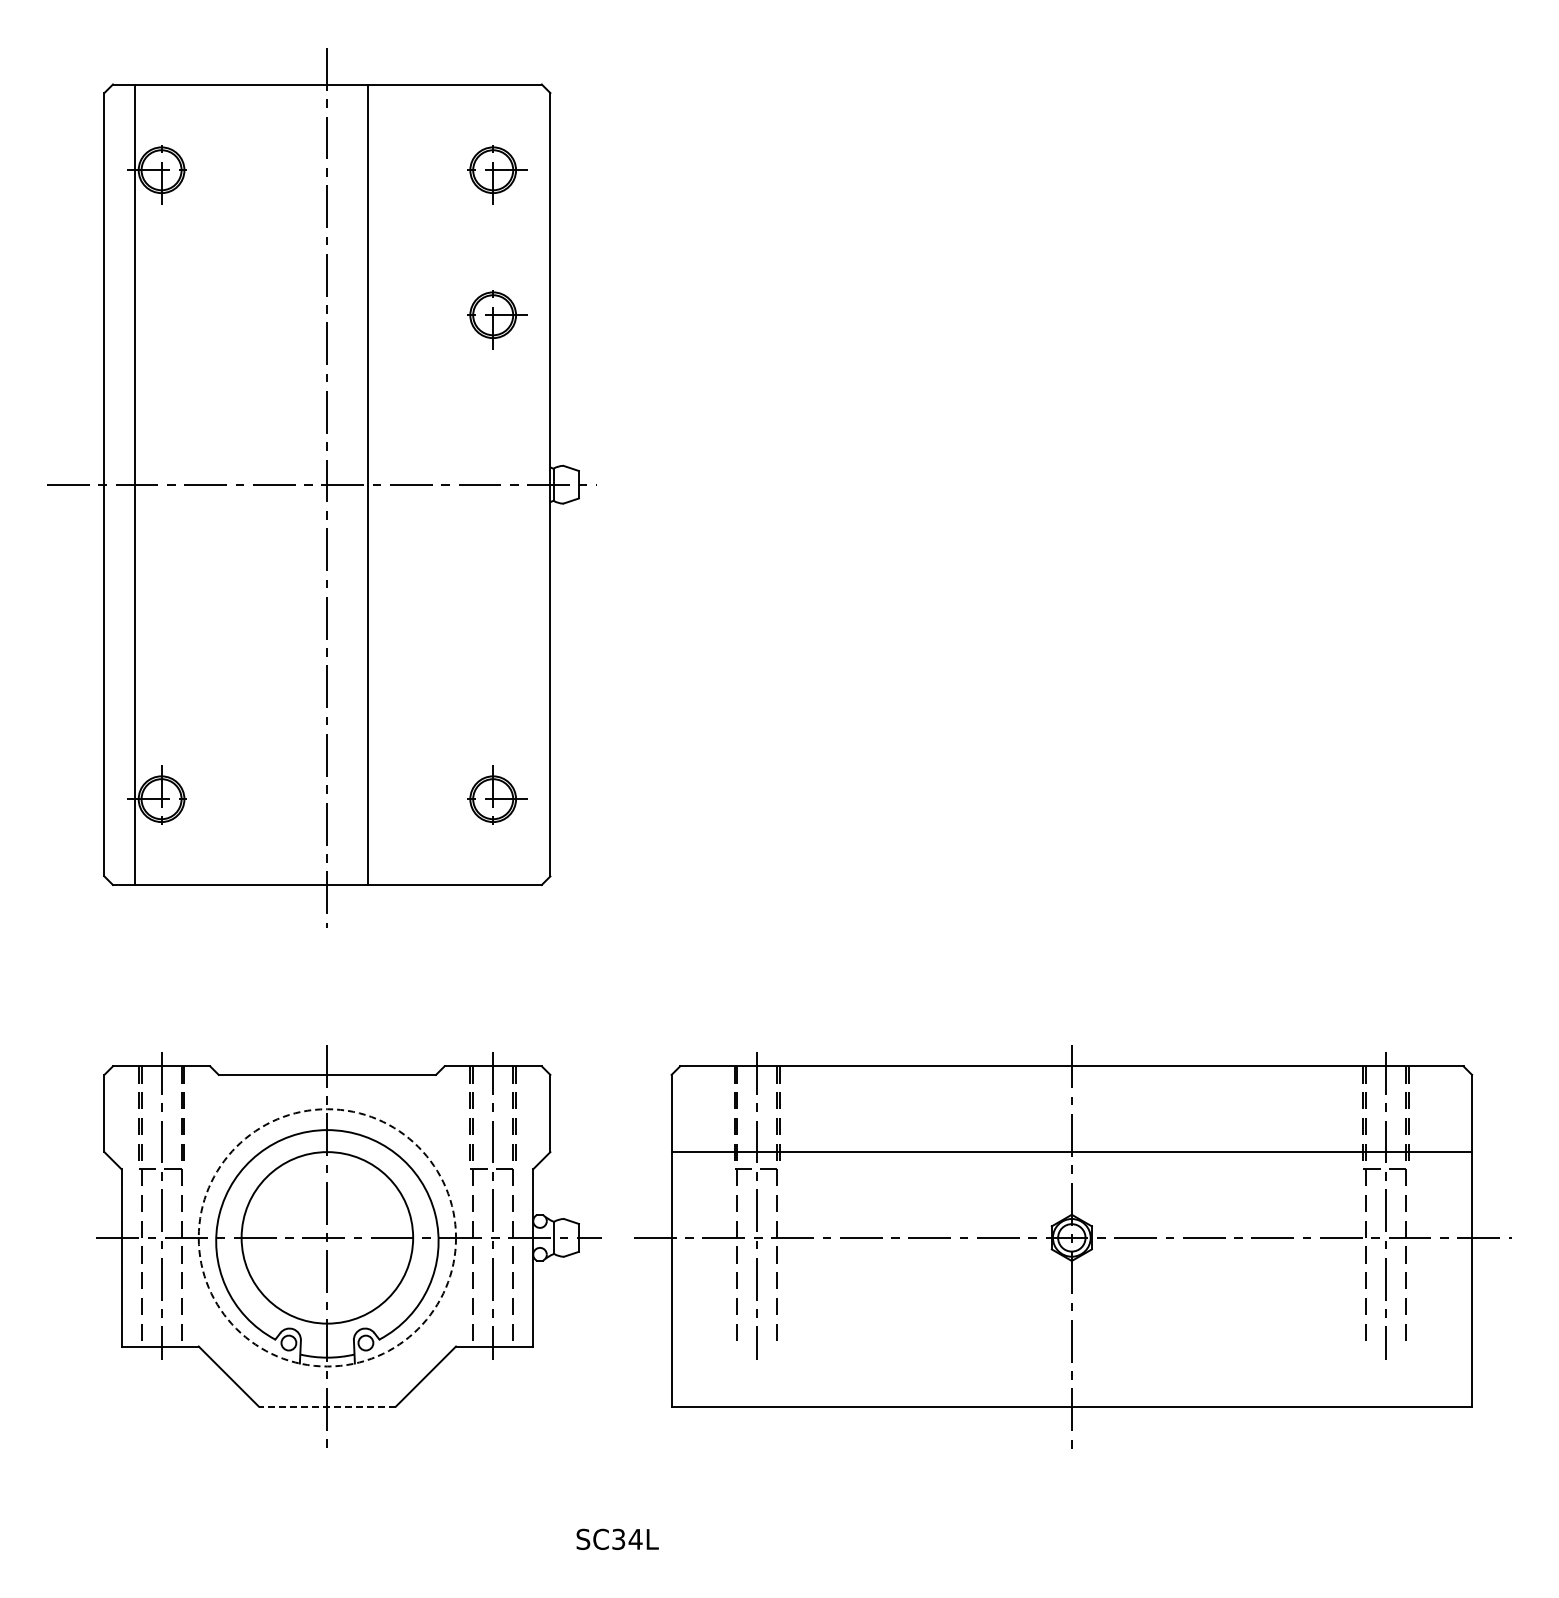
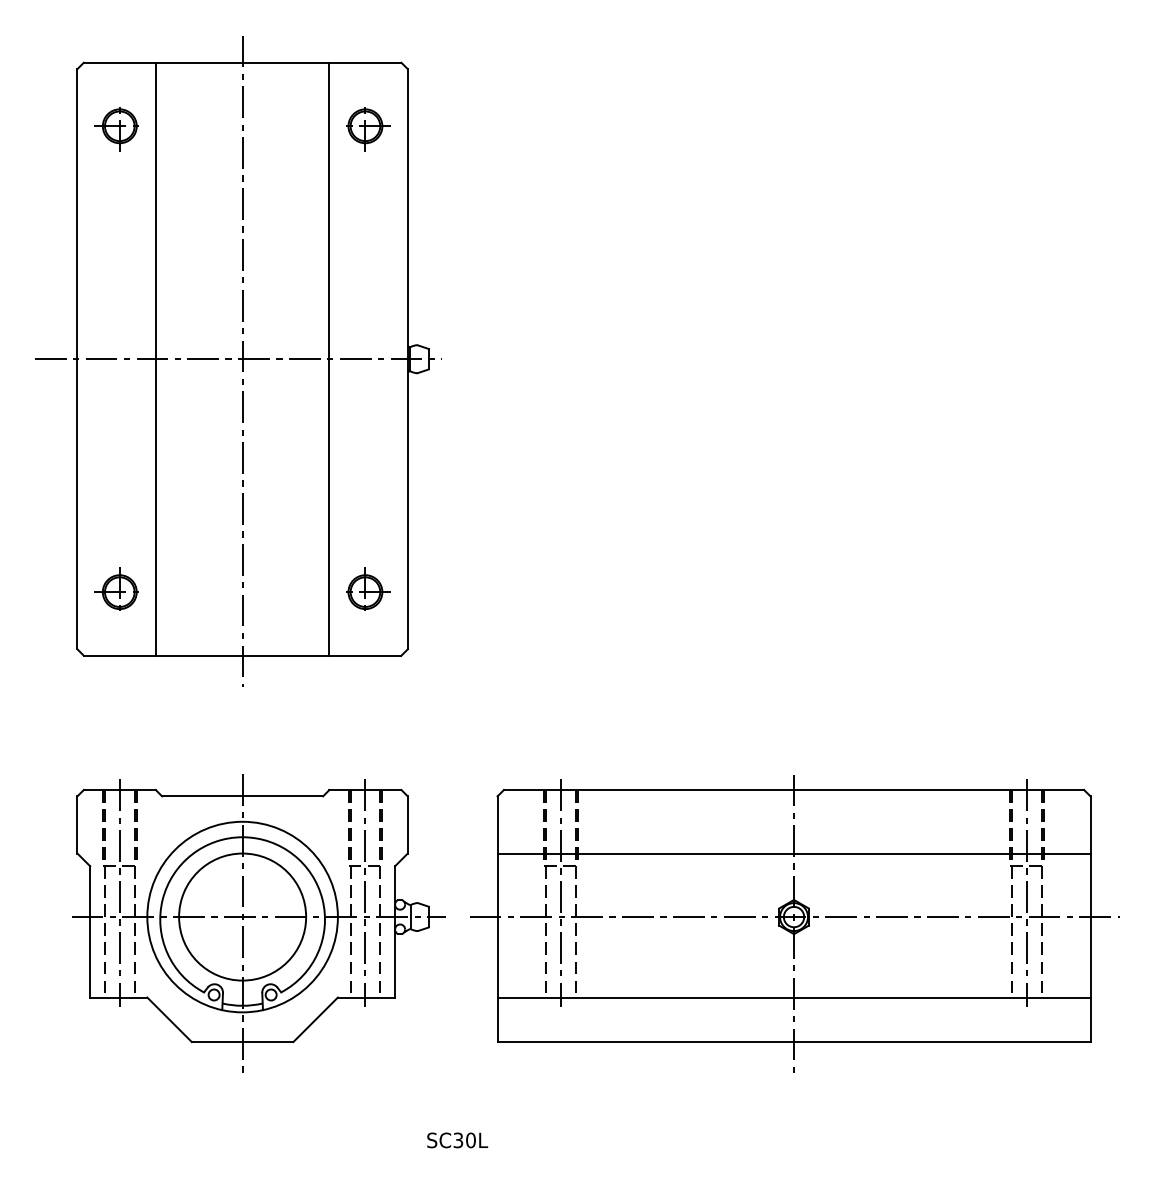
part: (497, 319) -> (368, 236), removed
line: (135, 484) -> (156, 359), moved
line: (367, 484) -> (329, 359), moved
circle: (327, 1237) -> (242, 916), dashed -> solid
line: (1071, 1346) -> (793, 997), added
line: (327, 1406) -> (242, 1041), dashed -> solid
text: (635, 1538) -> (470, 1139), SC34L -> SC30L

